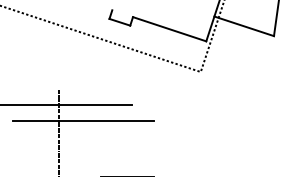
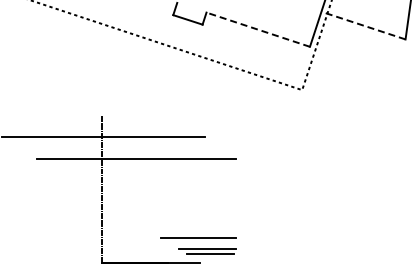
line: (244, 26) -> (363, 25), solid -> dashed
line: (169, 29) -> (257, 29), solid -> dashed

